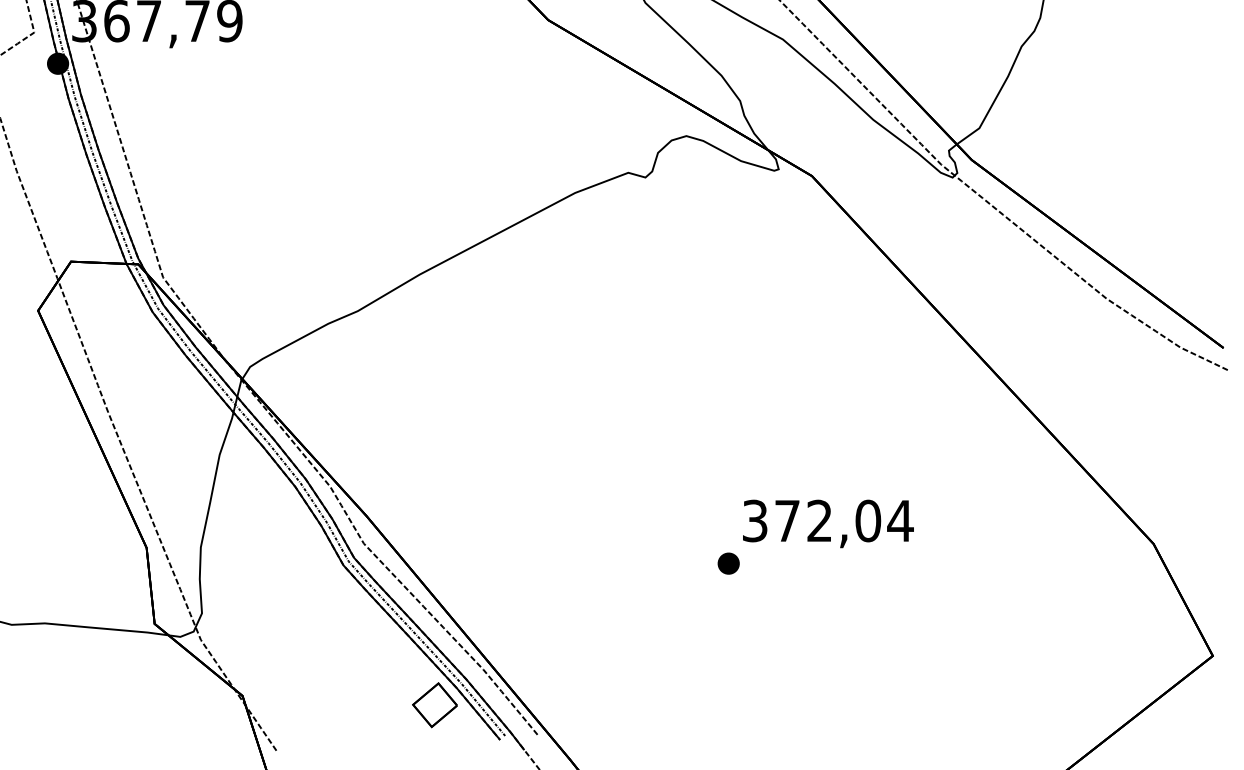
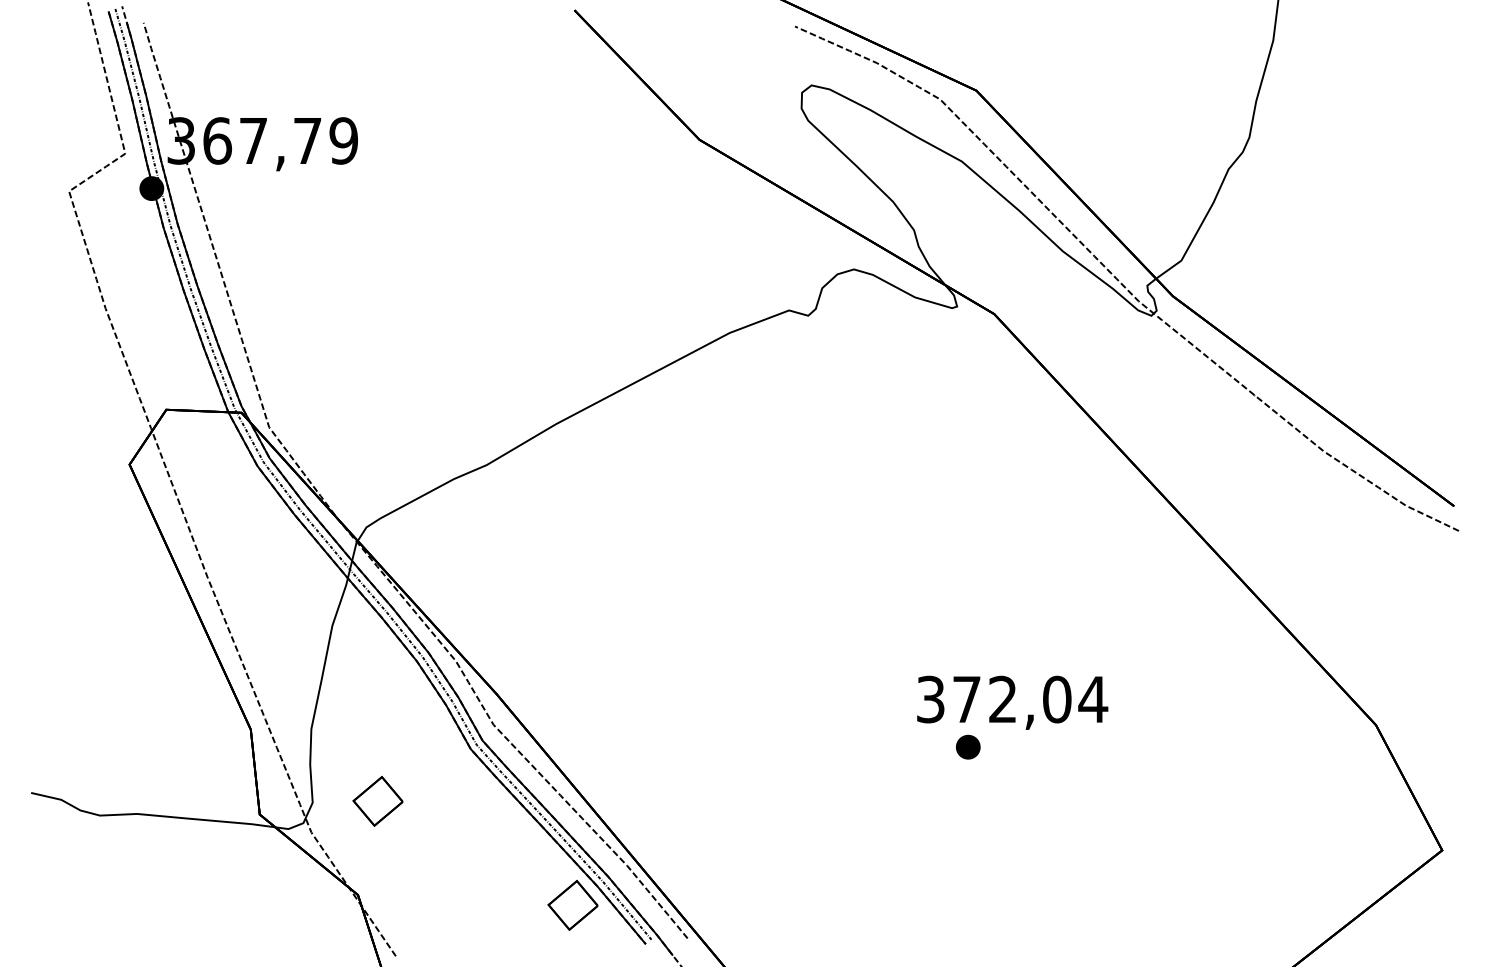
part: (728, 563) -> (968, 746), moved
part: (260, 612) -> (377, 801), added

